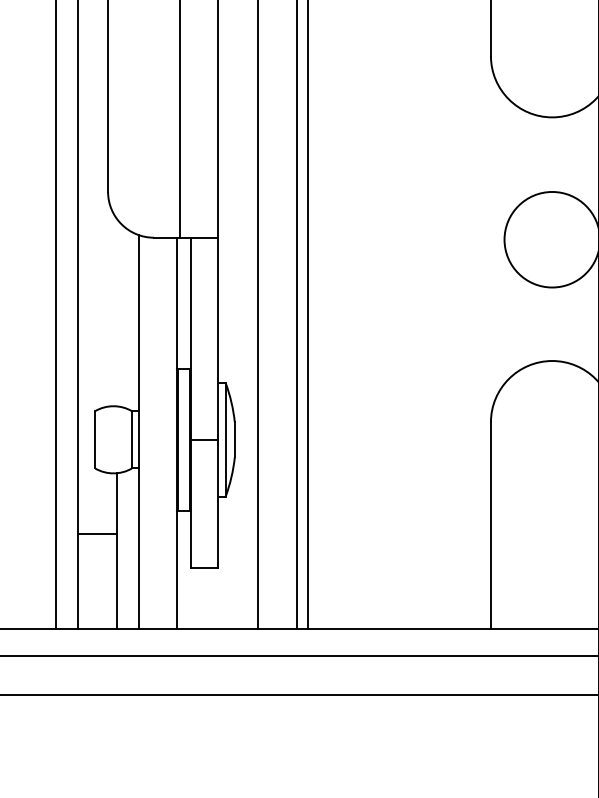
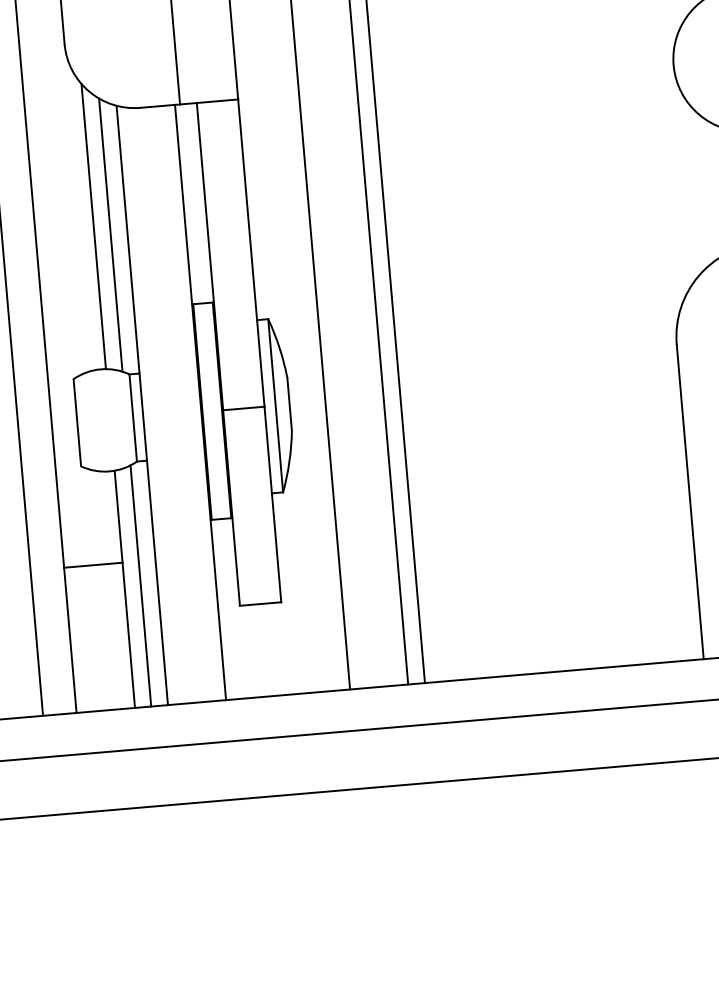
line: (116, 312) -> (93, 226), added
line: (127, 318) -> (110, 234), added
line: (127, 549) -> (140, 585), added

